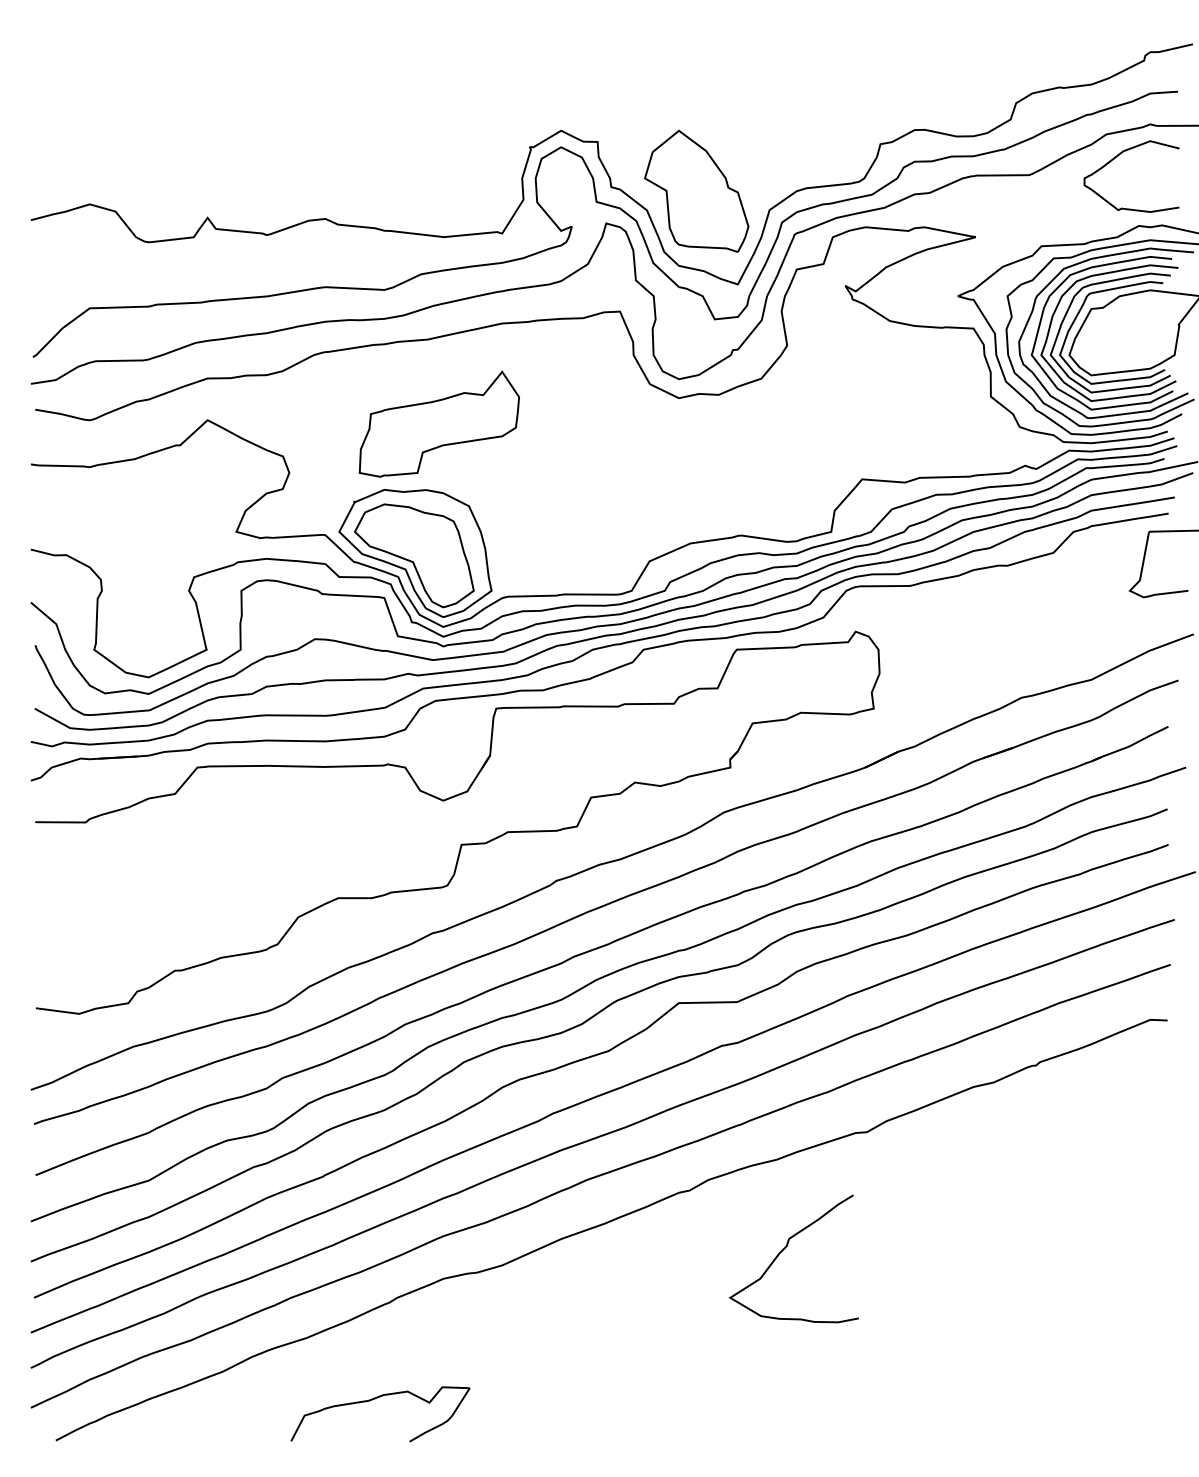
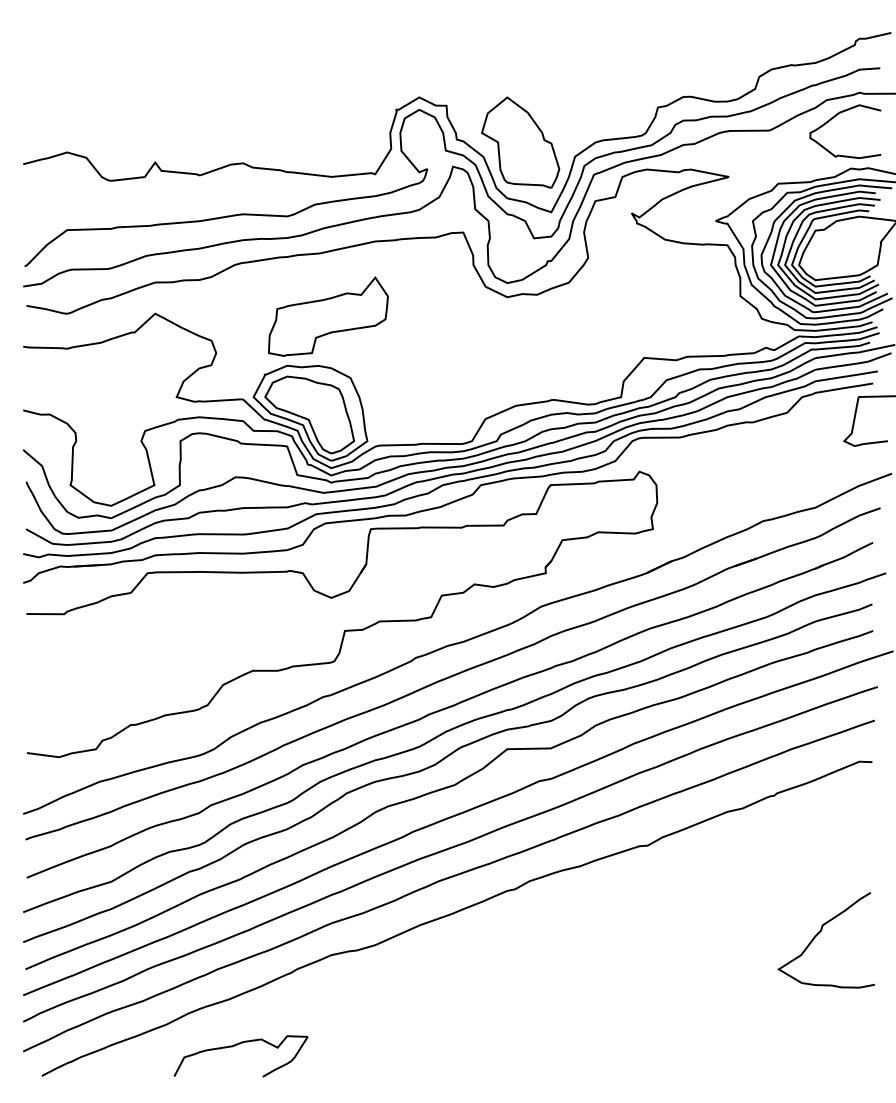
curve: (784, 1249) -> (819, 933), moved
curve: (375, 1399) -> (237, 1045), moved

